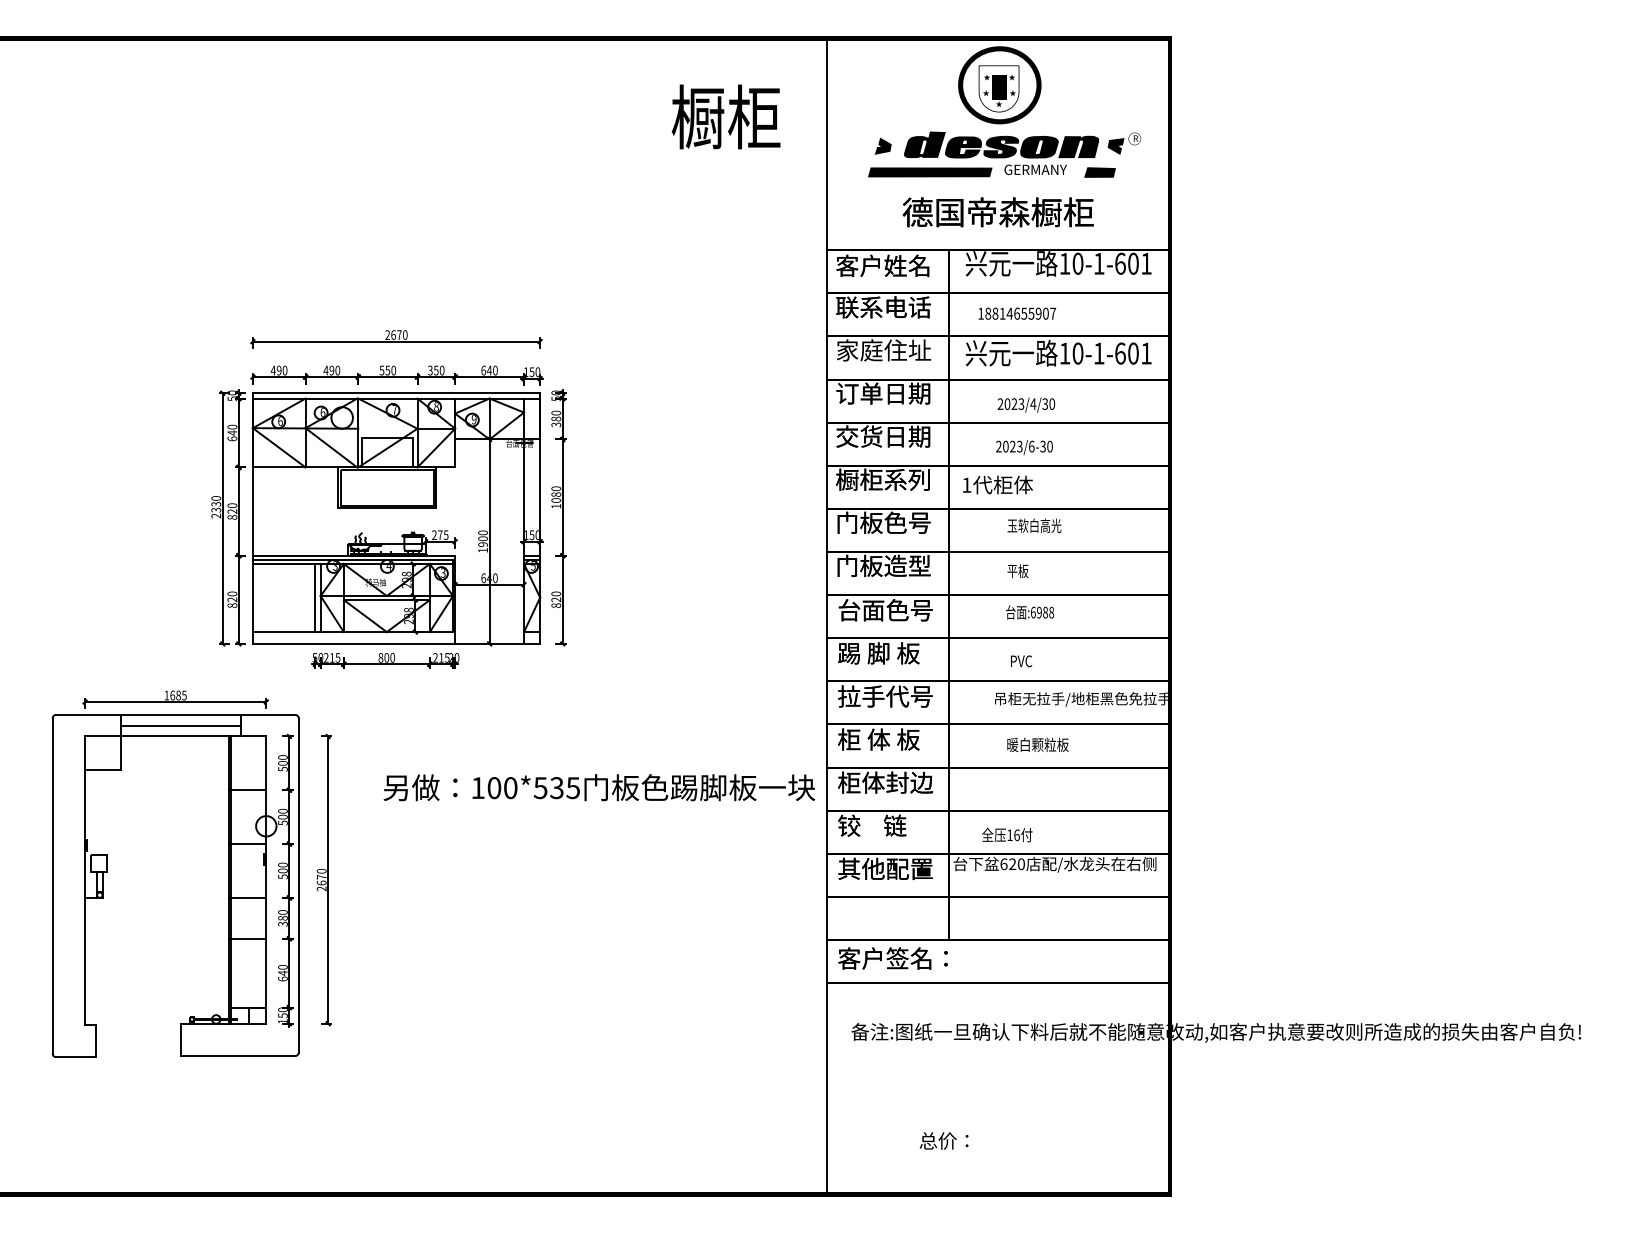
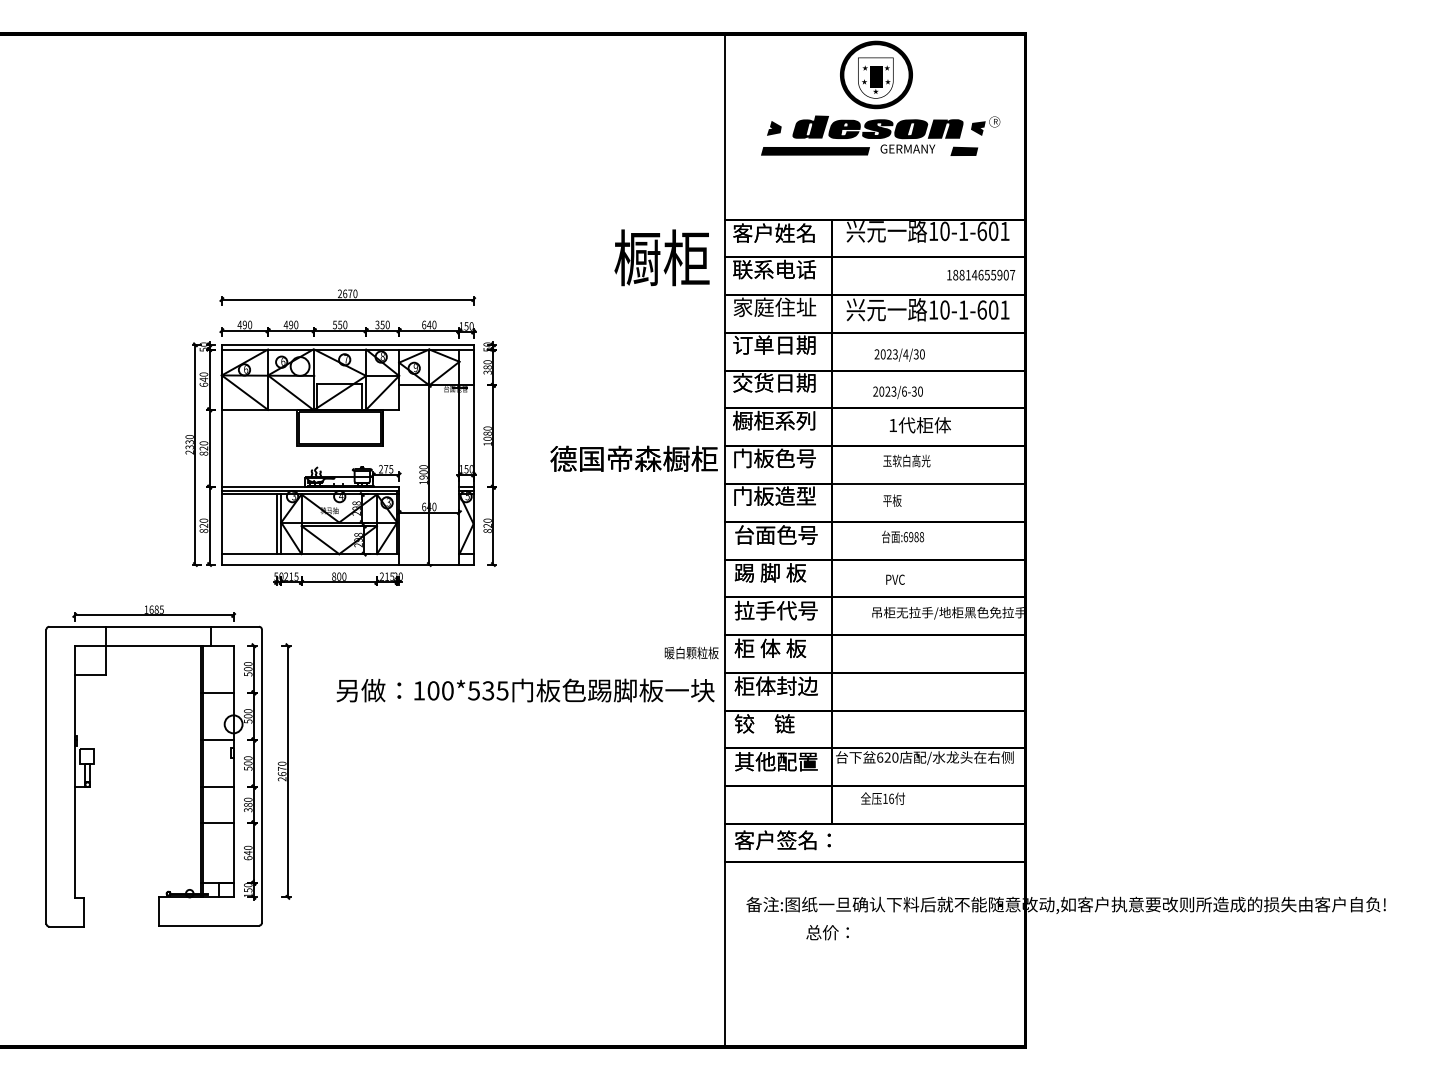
text: (725, 116) -> (661, 257), moved
text: (997, 212) -> (633, 458), moved
text: (1017, 313) -> (981, 274), moved
text: (997, 484) -> (920, 424), moved
line: (180, 725) -> (158, 636), removed
text: (1037, 744) -> (691, 652), moved
text: (1007, 834) -> (883, 798), moved
text: (944, 1140) -> (827, 932), moved

